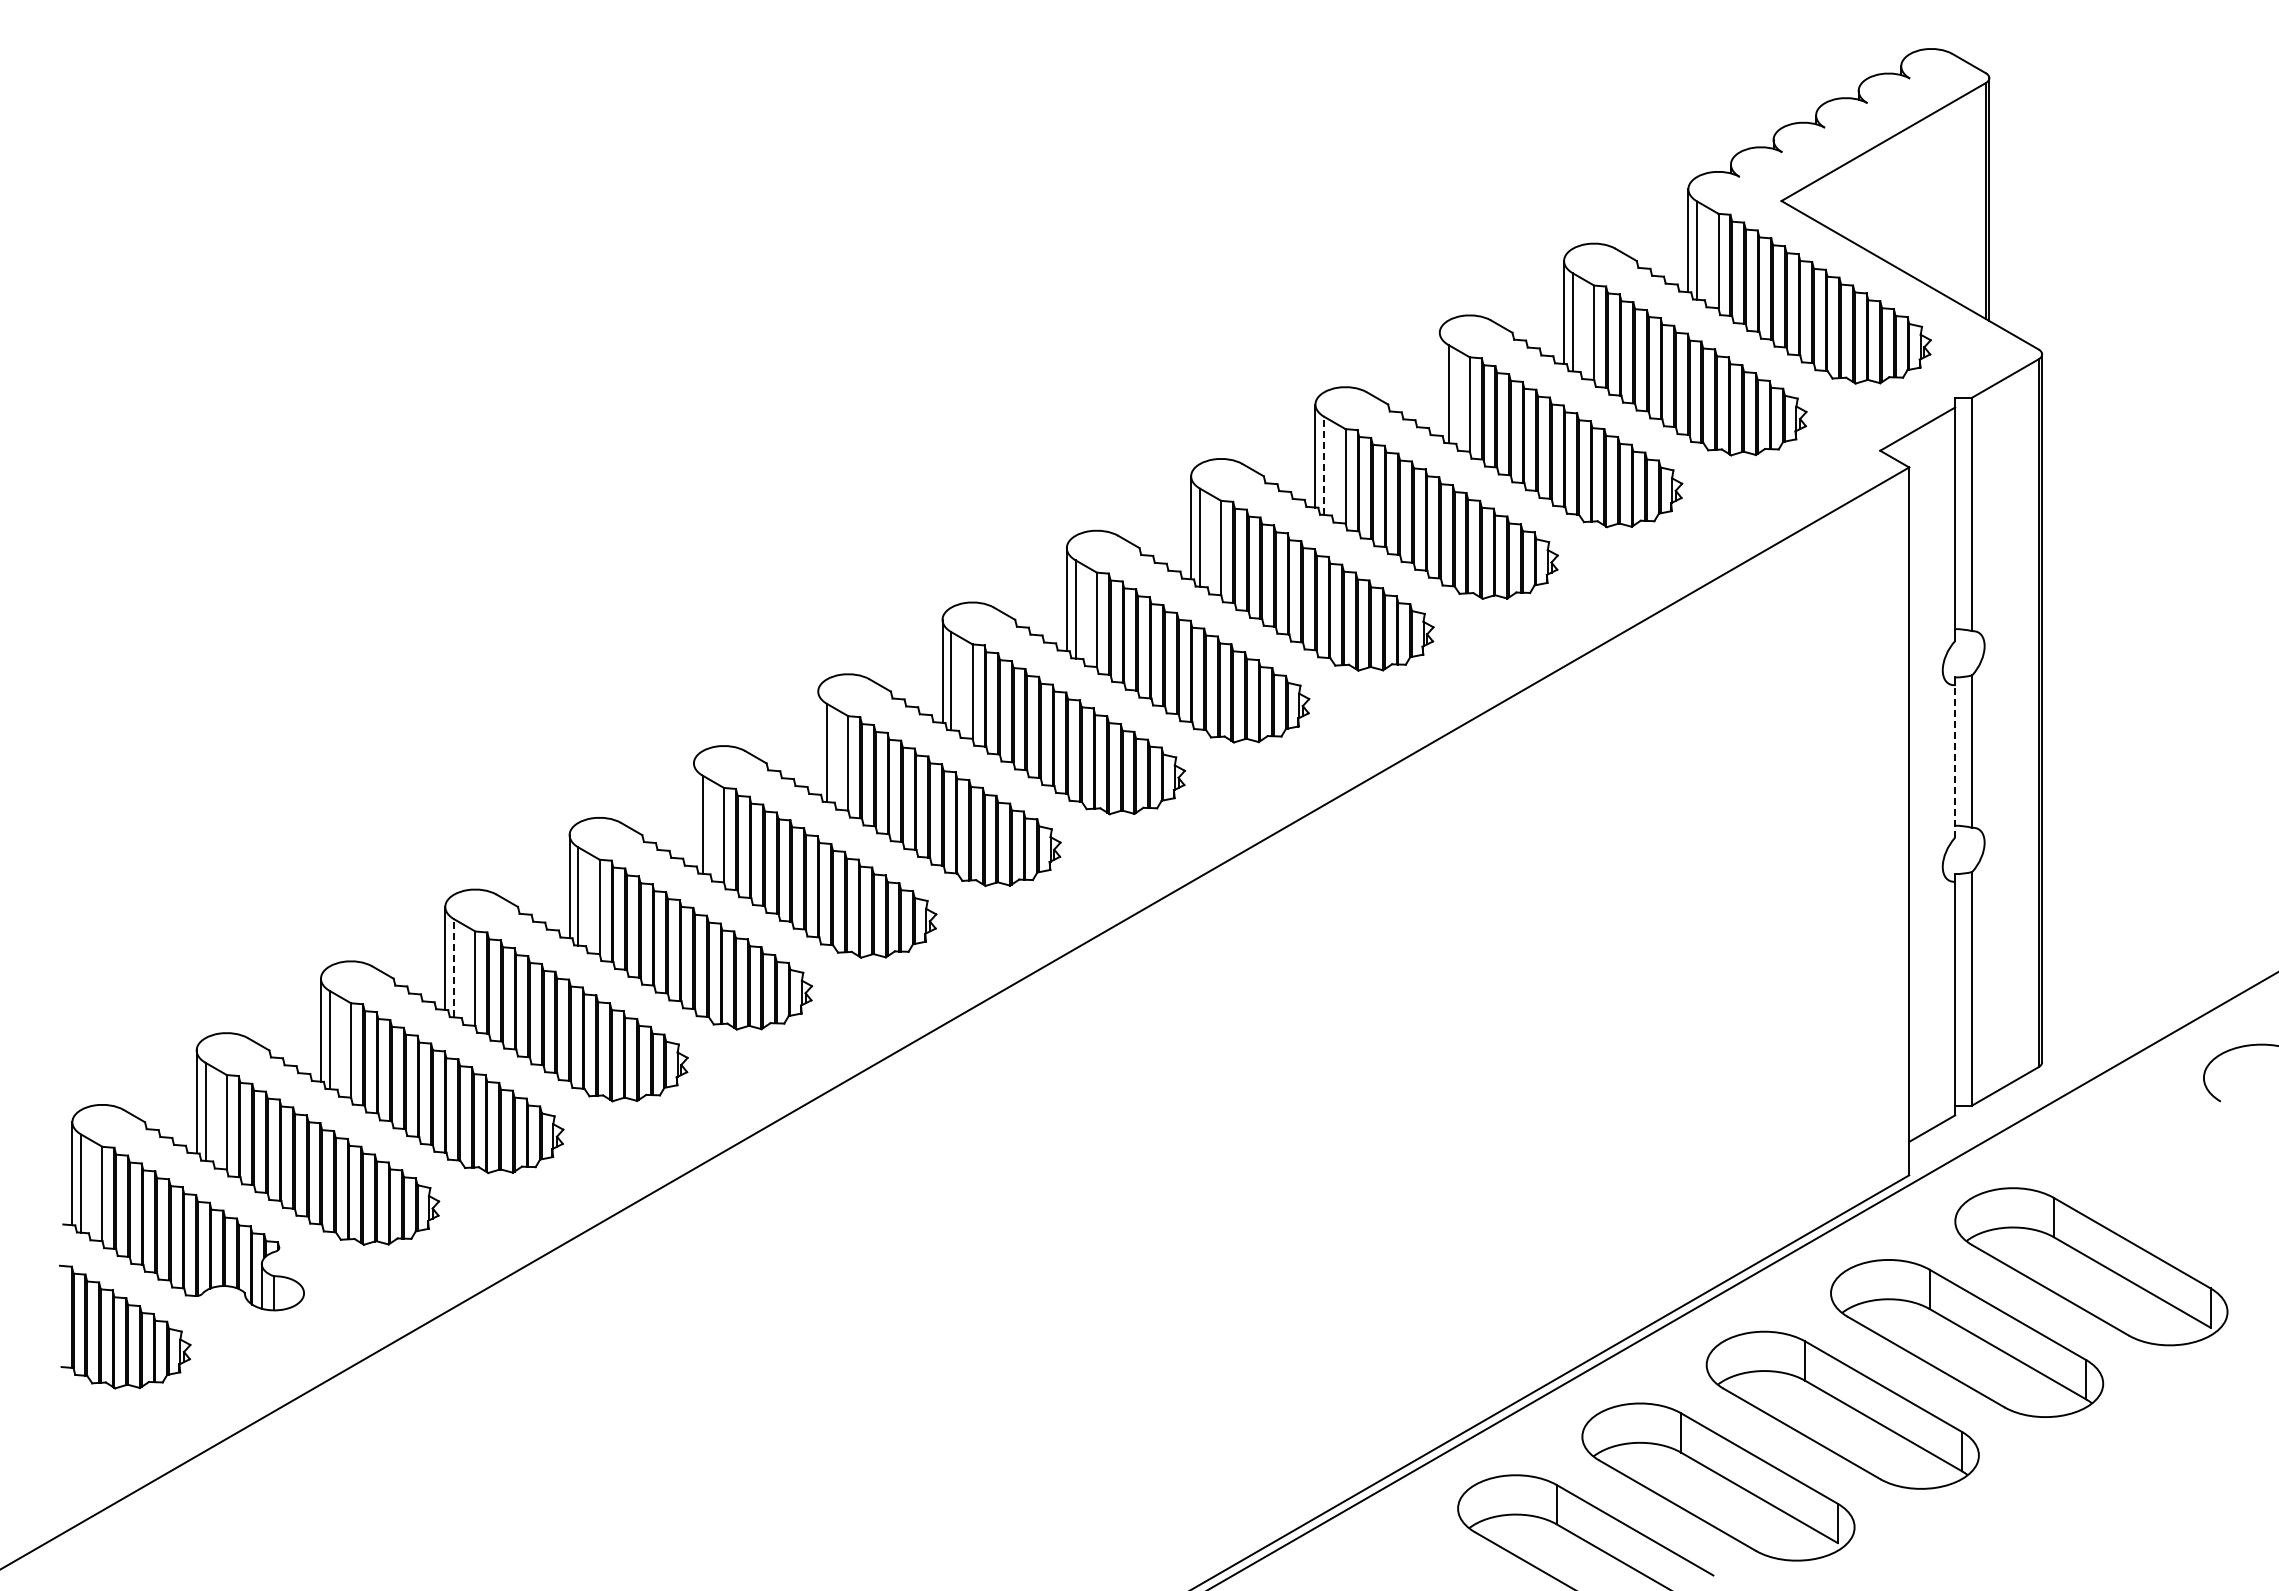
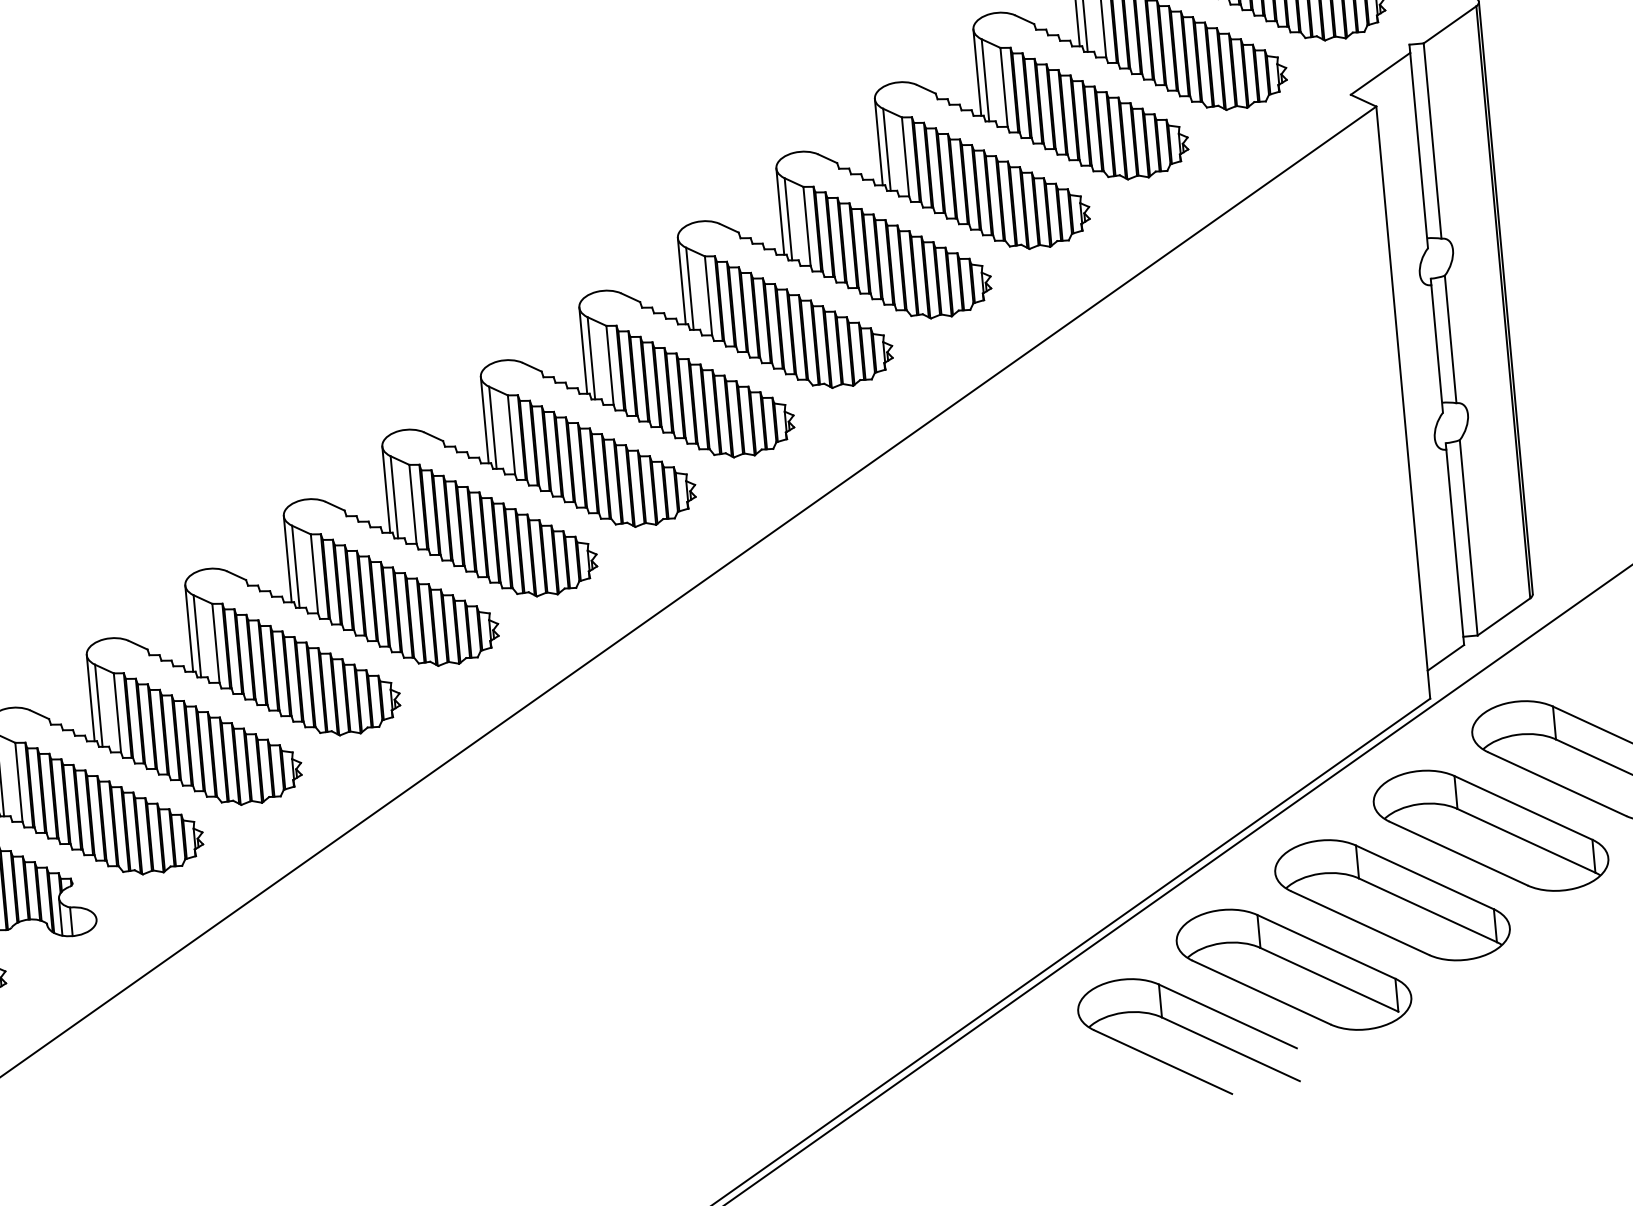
line: (1439, 383) -> (977, 72), added
line: (1324, 465) -> (887, 149), dashed -> solid
line: (818, 742) -> (484, 419), added
line: (1955, 760) -> (1437, 348), dashed -> solid
line: (693, 814) -> (385, 489), added
line: (454, 967) -> (197, 635), dashed -> solid

